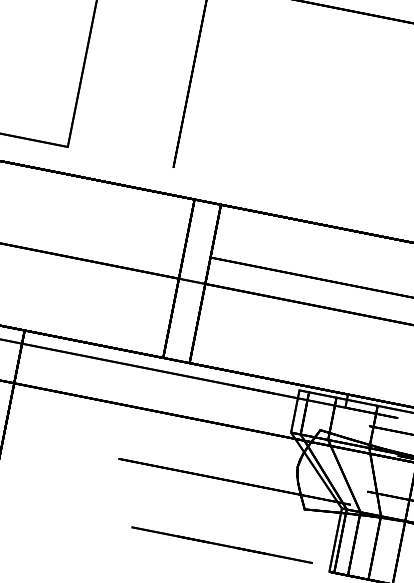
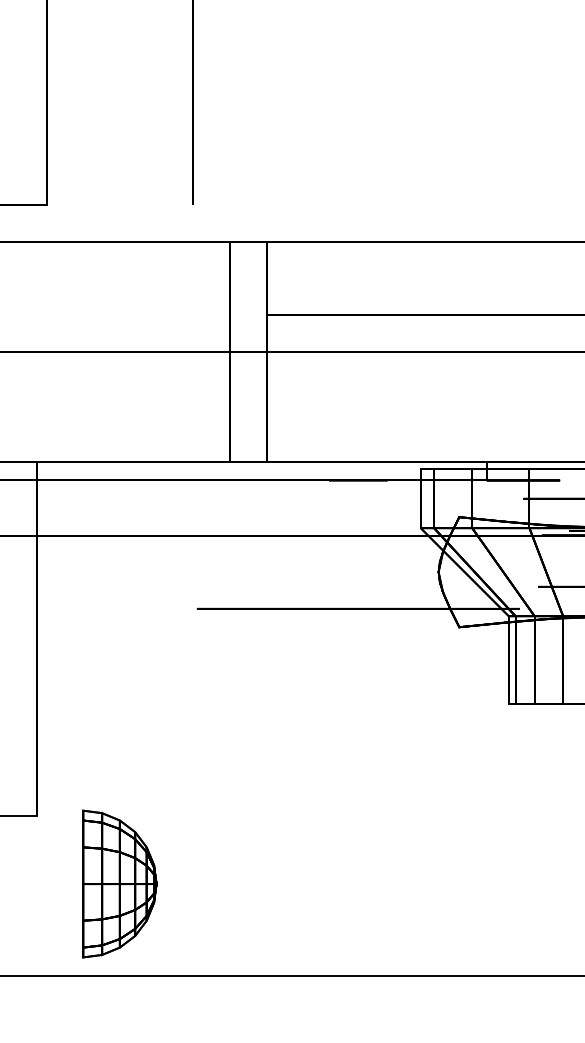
line: (222, 544) -> (358, 696), removed

